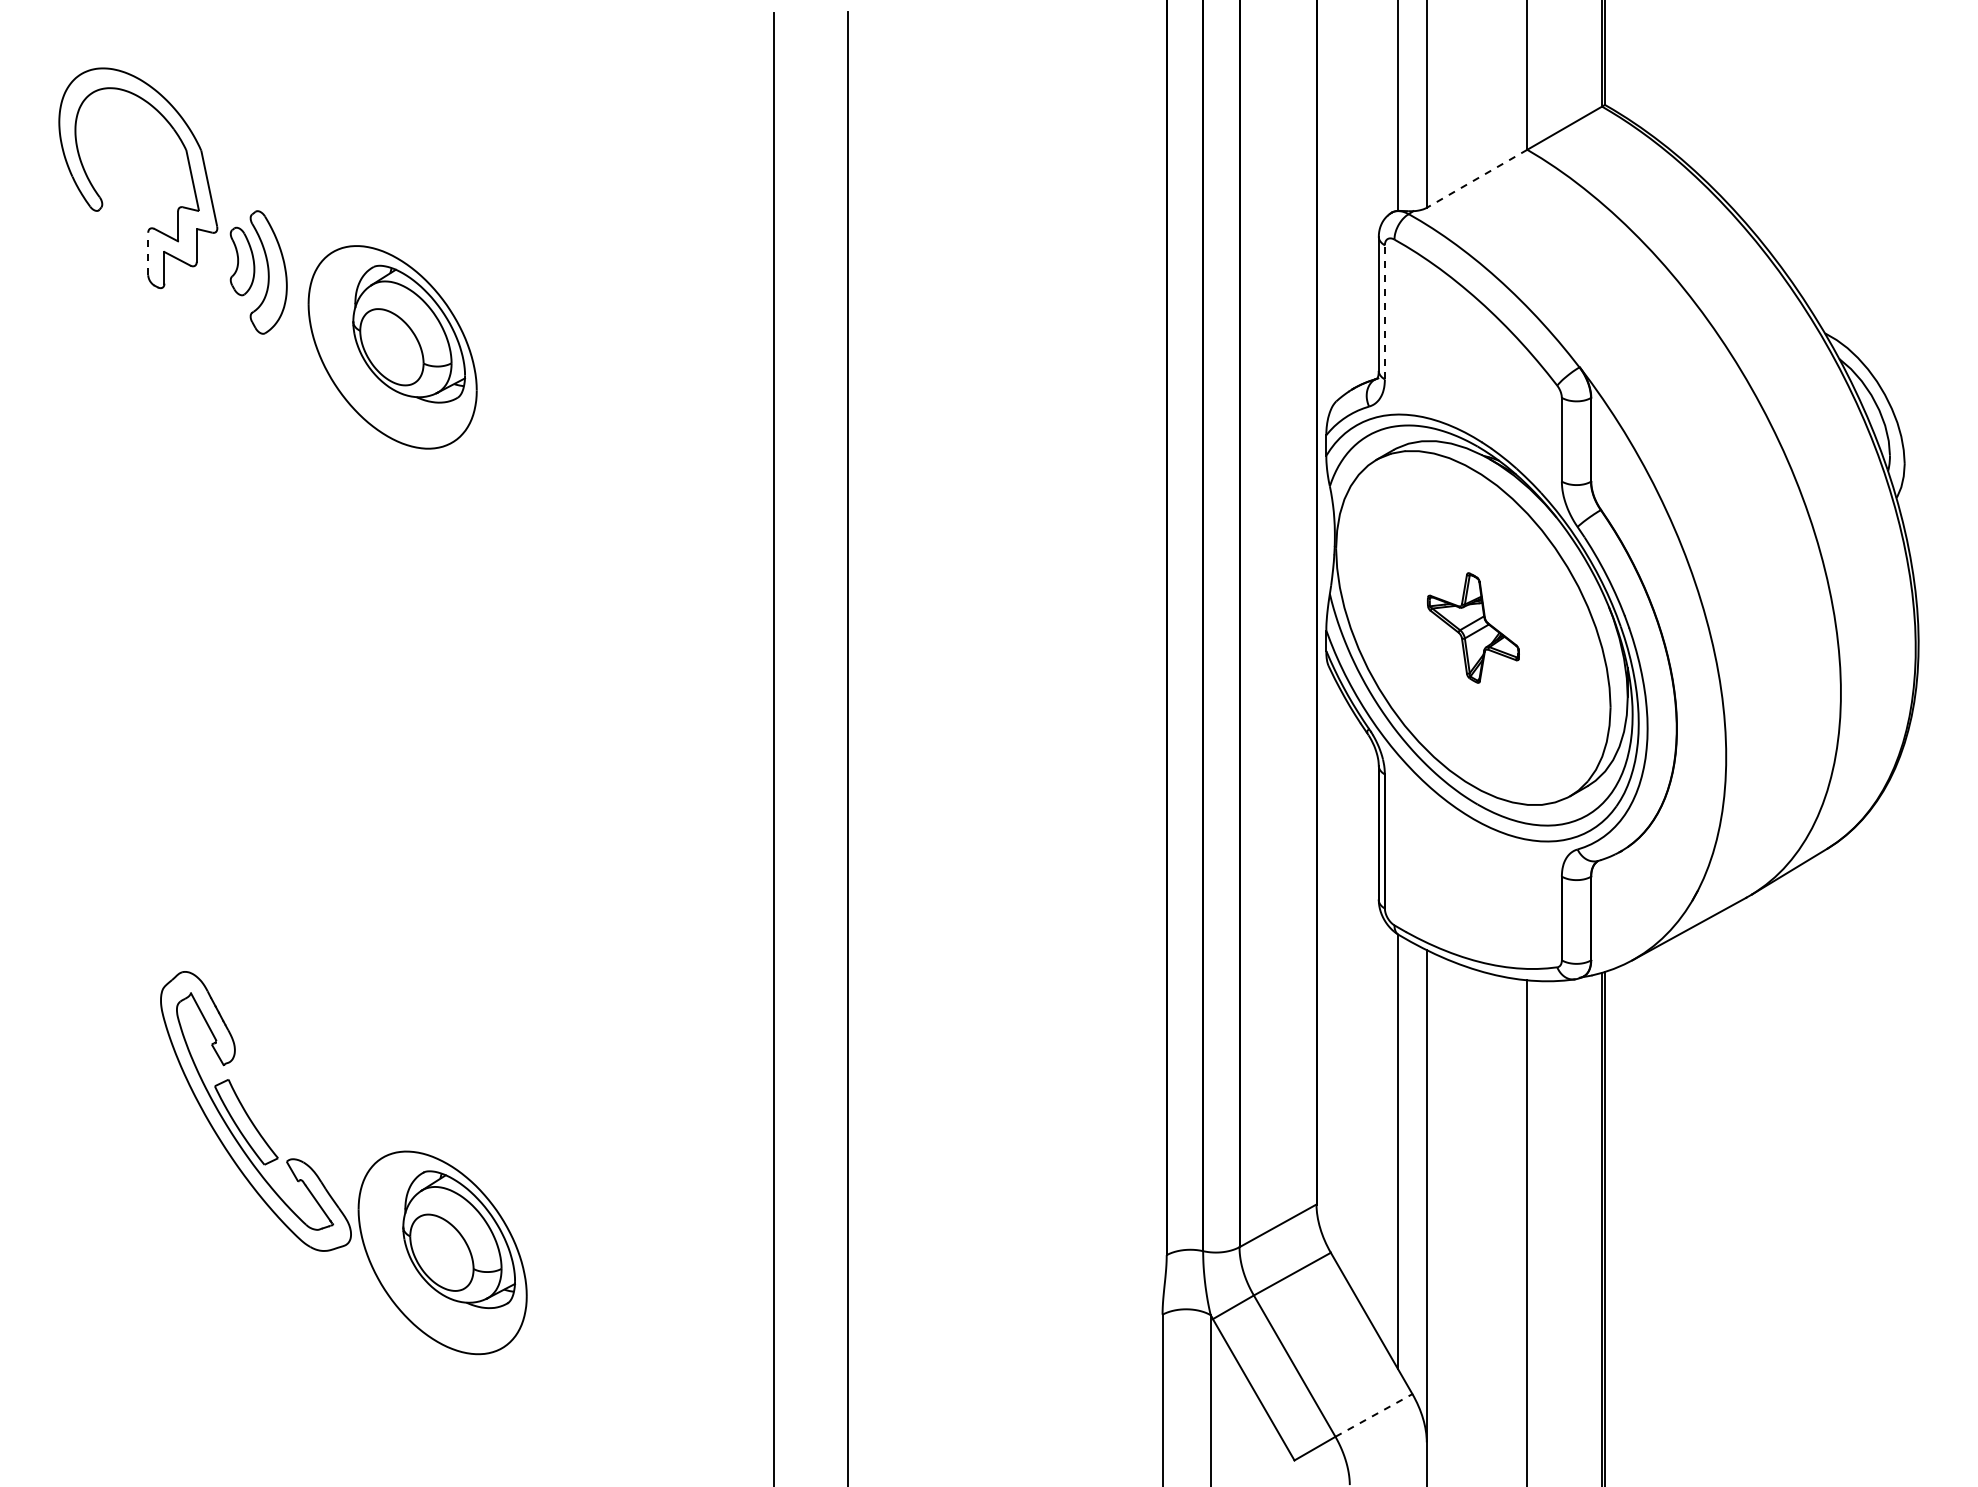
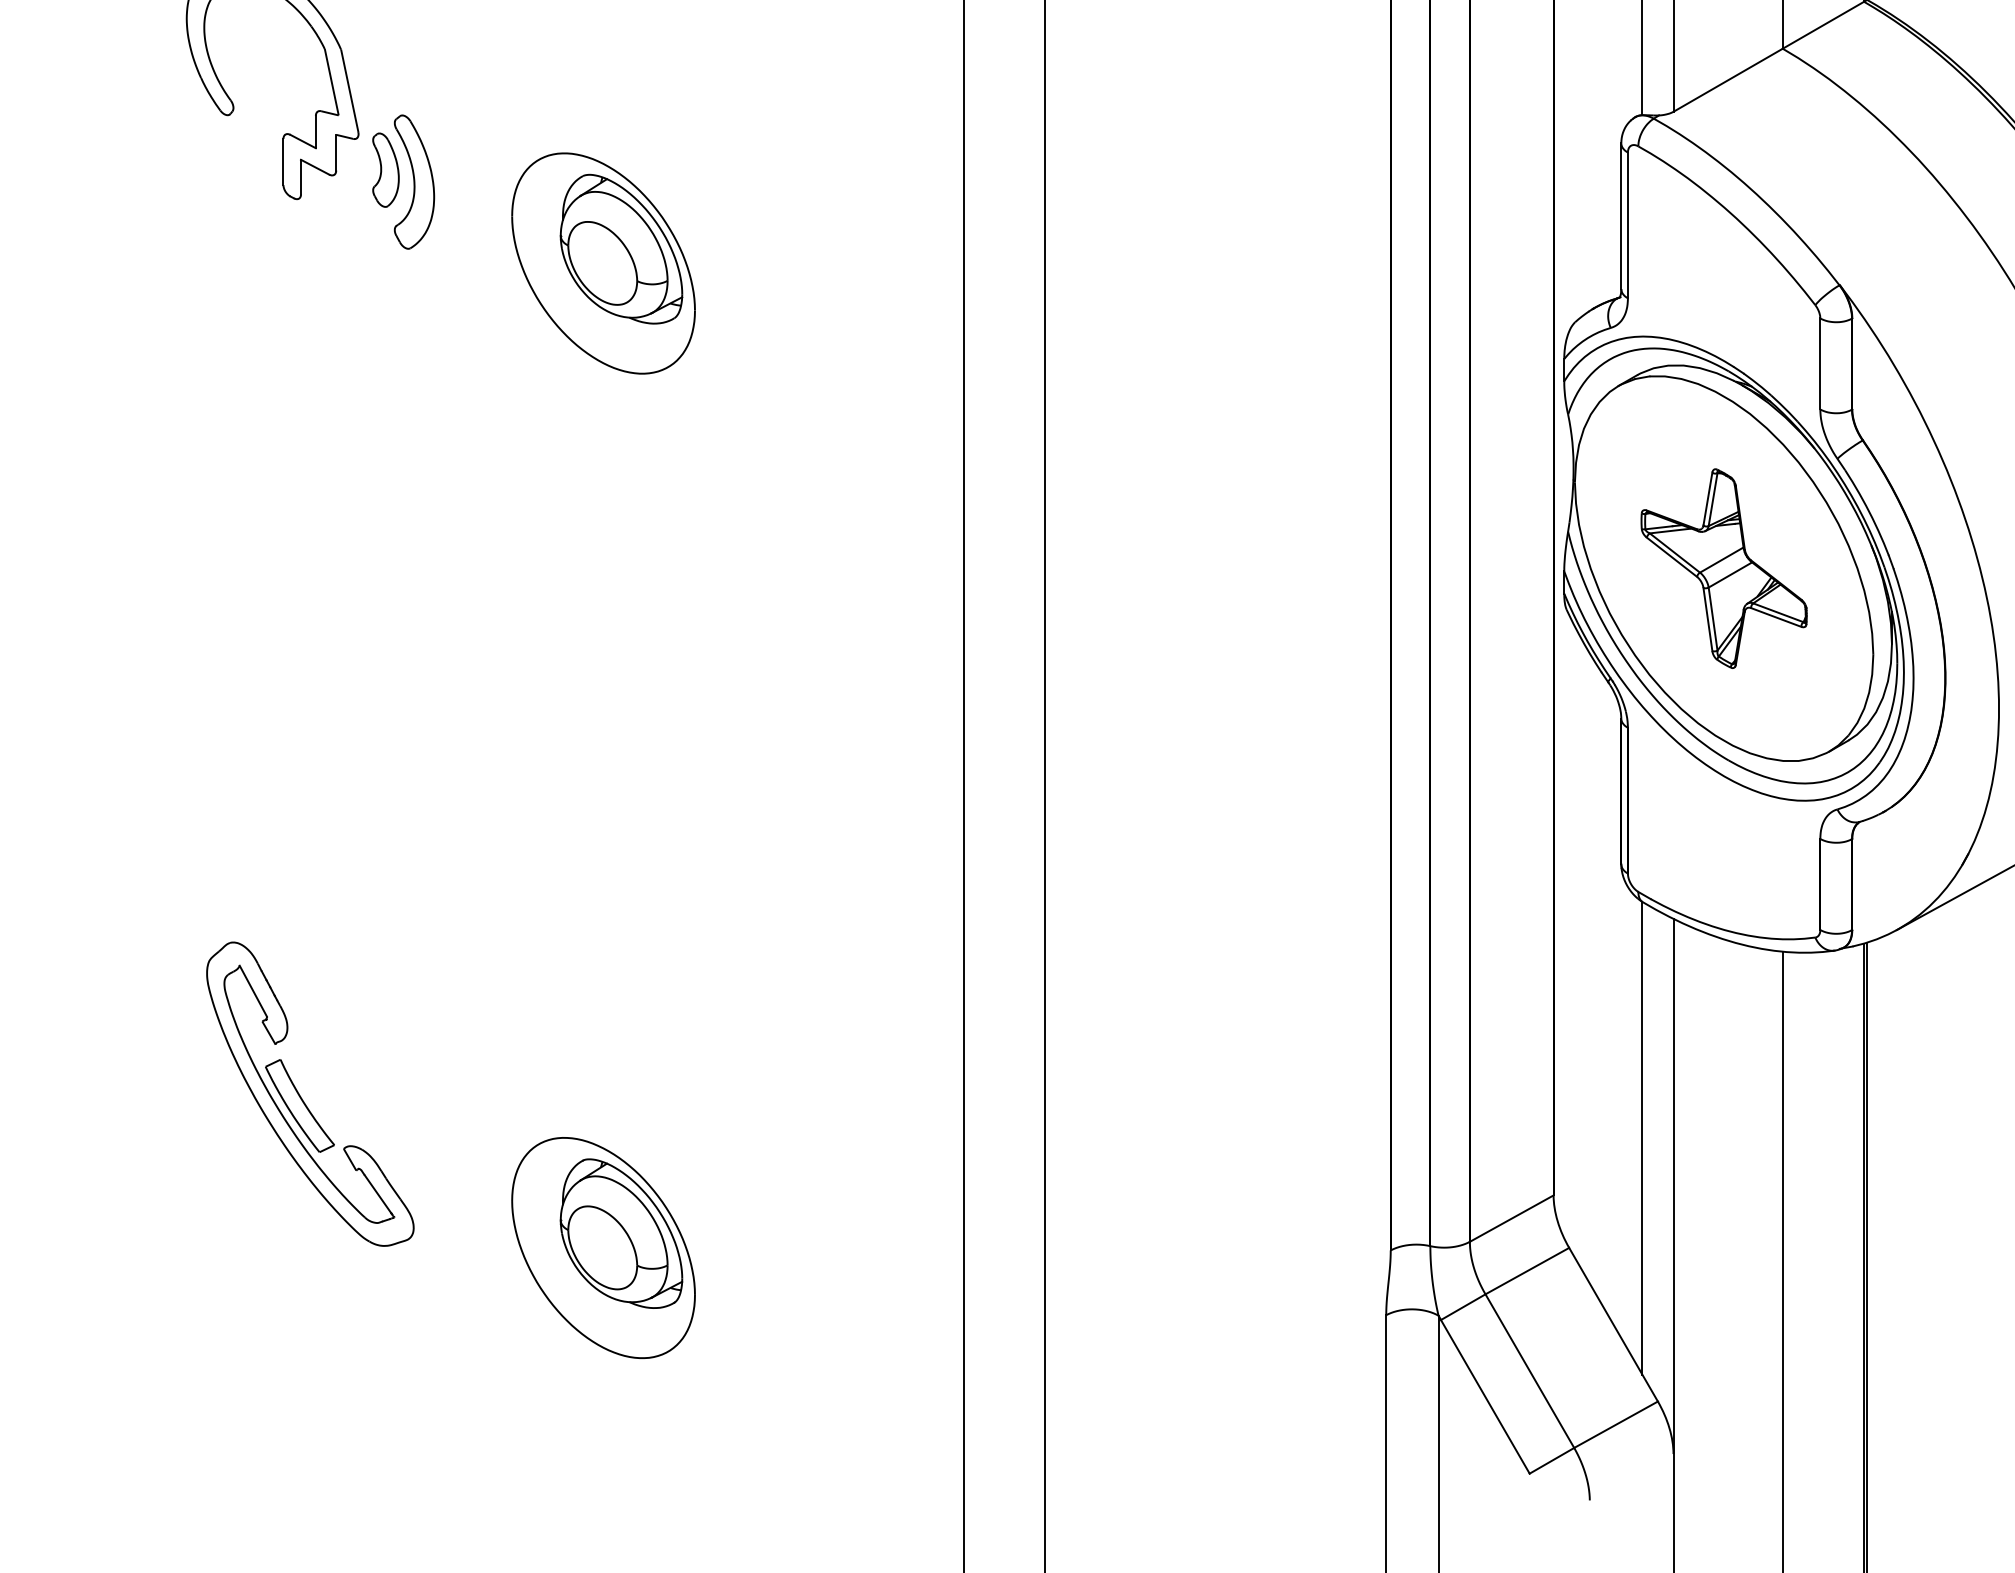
line: (1477, 178) -> (1728, 79), dashed -> solid
line: (148, 253) -> (283, 161), dashed -> solid
line: (1384, 311) -> (1627, 224), dashed -> solid
part: (392, 347) -> (603, 263), moved
part: (1473, 627) -> (1724, 568), size x1.67
part: (248, 1114) -> (302, 1097), moved
line: (1374, 1415) -> (1616, 1424), dashed -> solid

